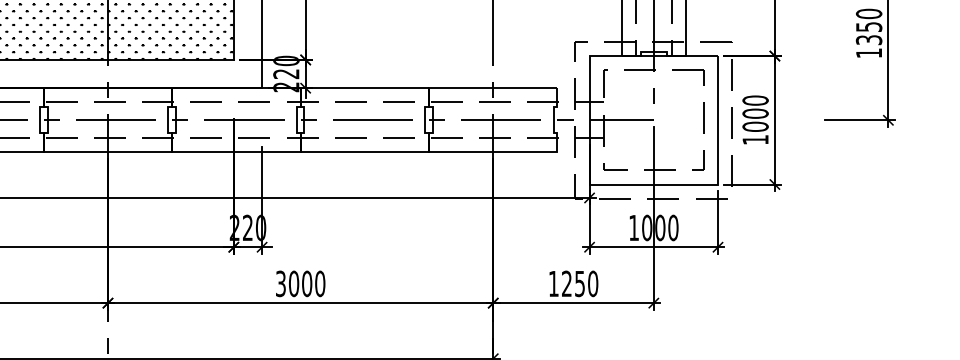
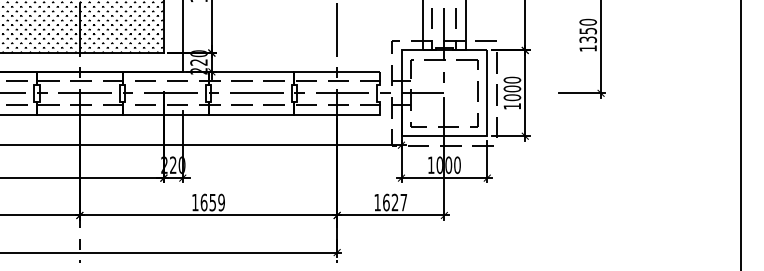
text: (300, 283) -> (208, 202), 3000 -> 1659
text: (580, 283) -> (395, 202), 1250 -> 1627

